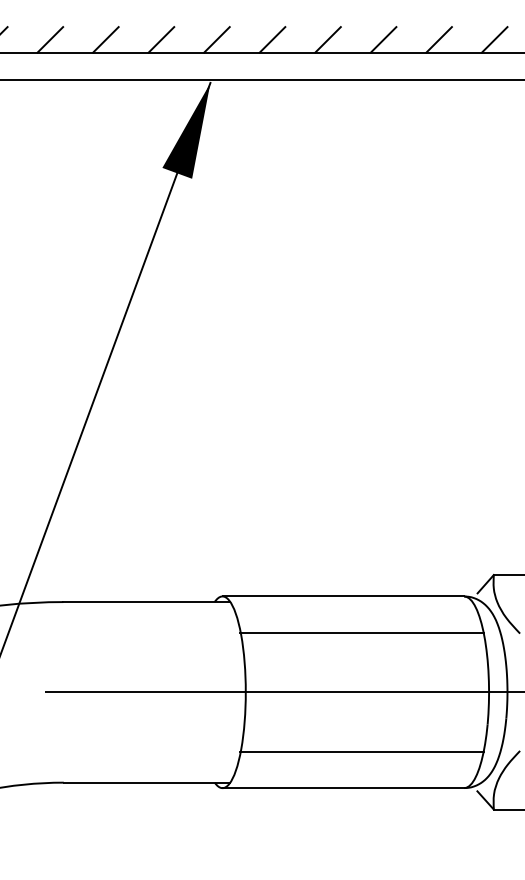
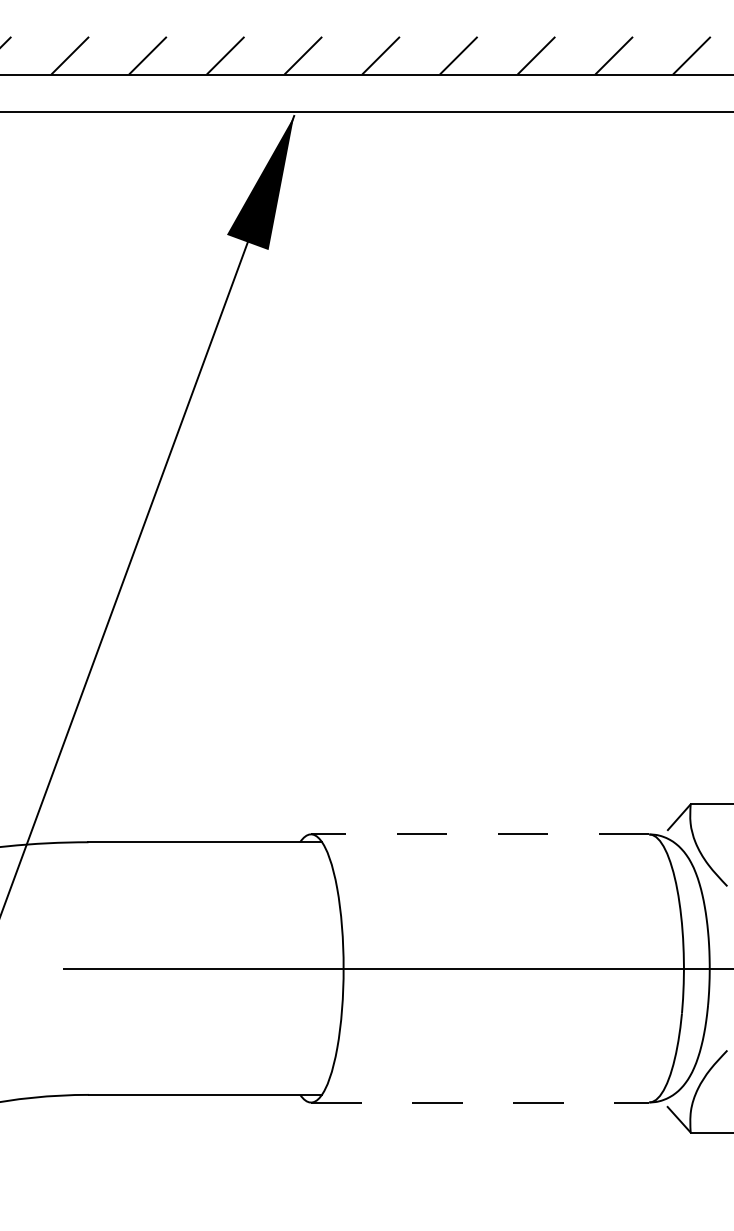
line: (343, 596) -> (480, 834), solid -> dashed
line: (361, 632) -> (505, 884), removed
line: (361, 752) -> (505, 1052), removed
line: (343, 788) -> (480, 1103), solid -> dashed

